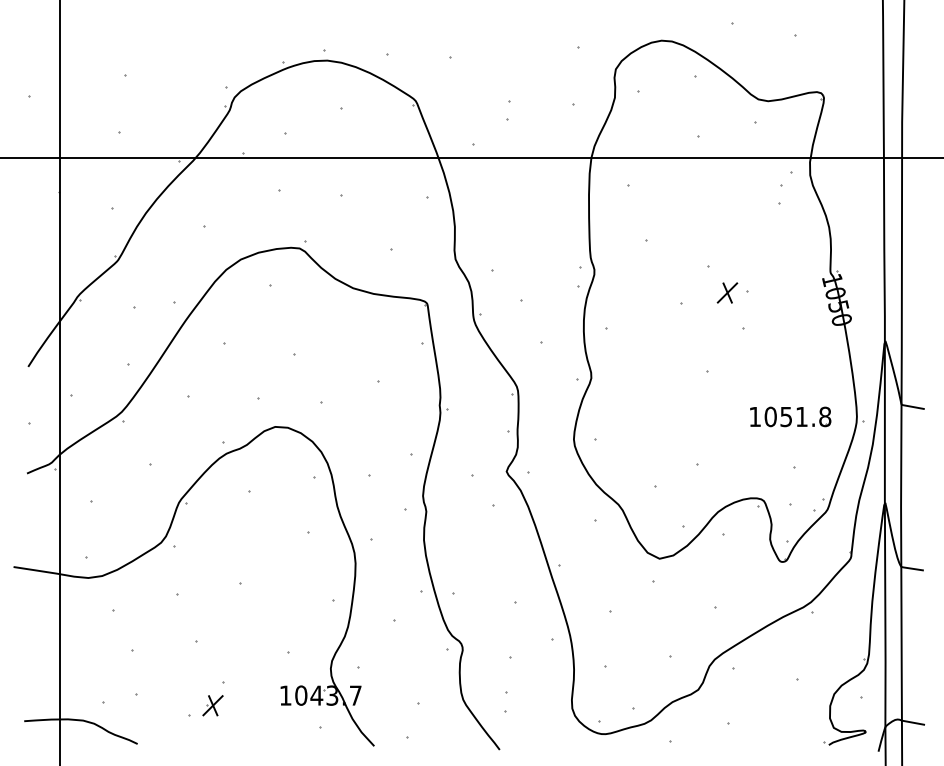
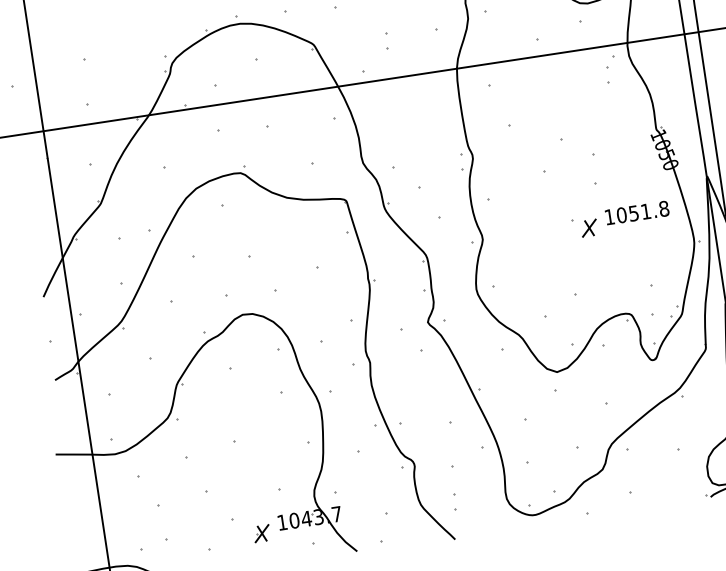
part: (727, 292) -> (589, 227), moved
part: (790, 416) -> (637, 212), moved
part: (212, 705) -> (261, 533), moved

